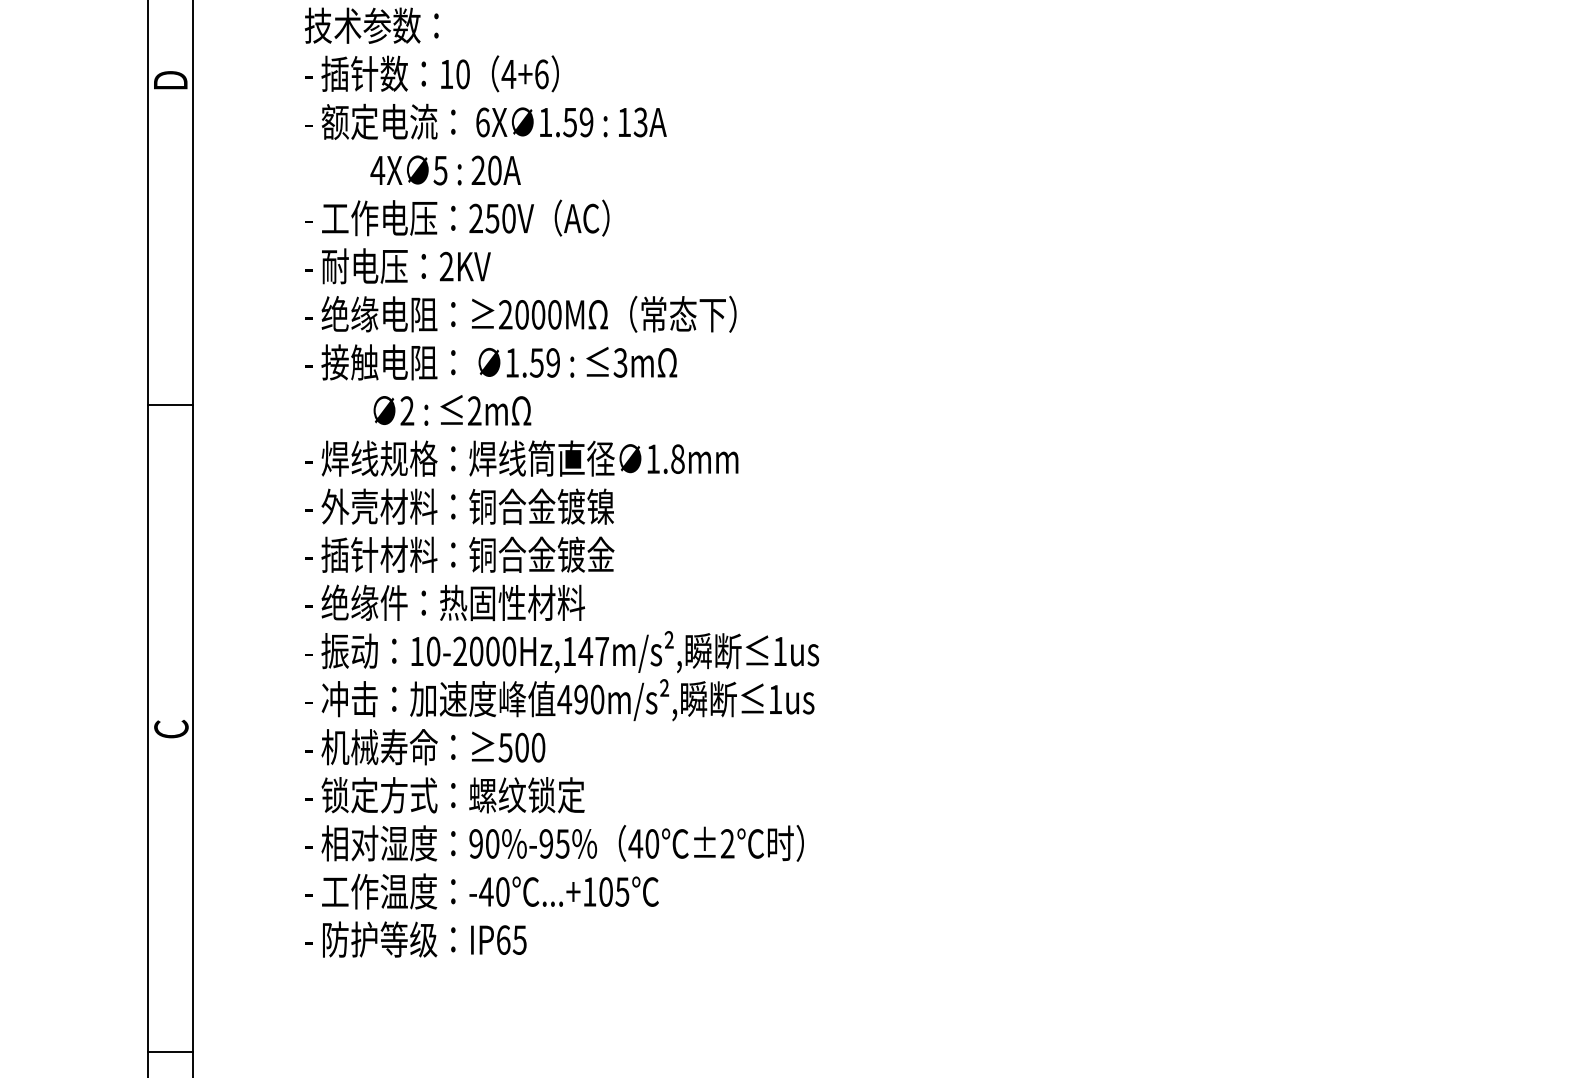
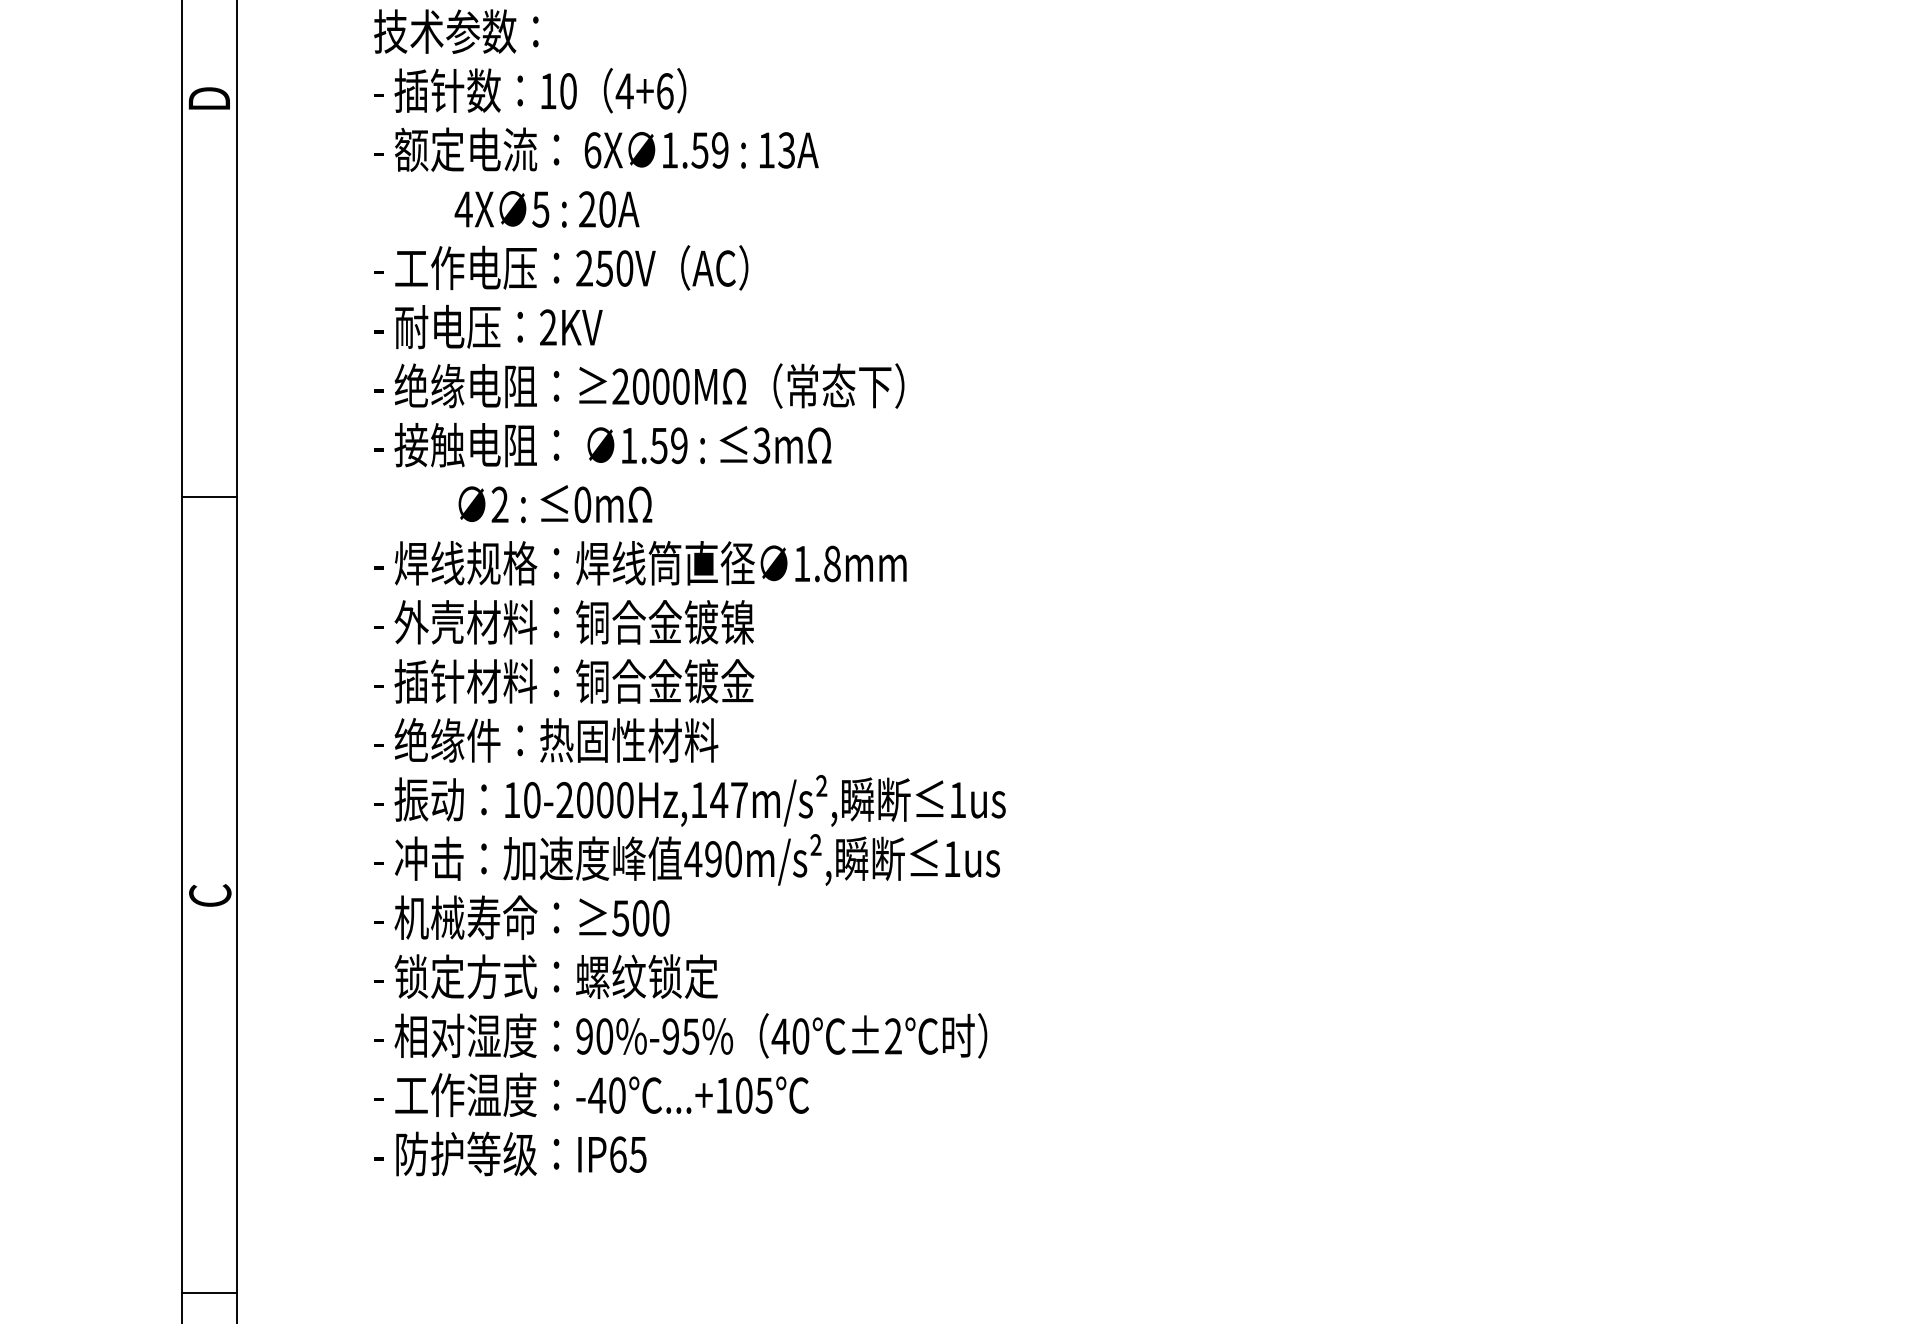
text: (474, 410) -> (582, 504), 2m -> 0m

